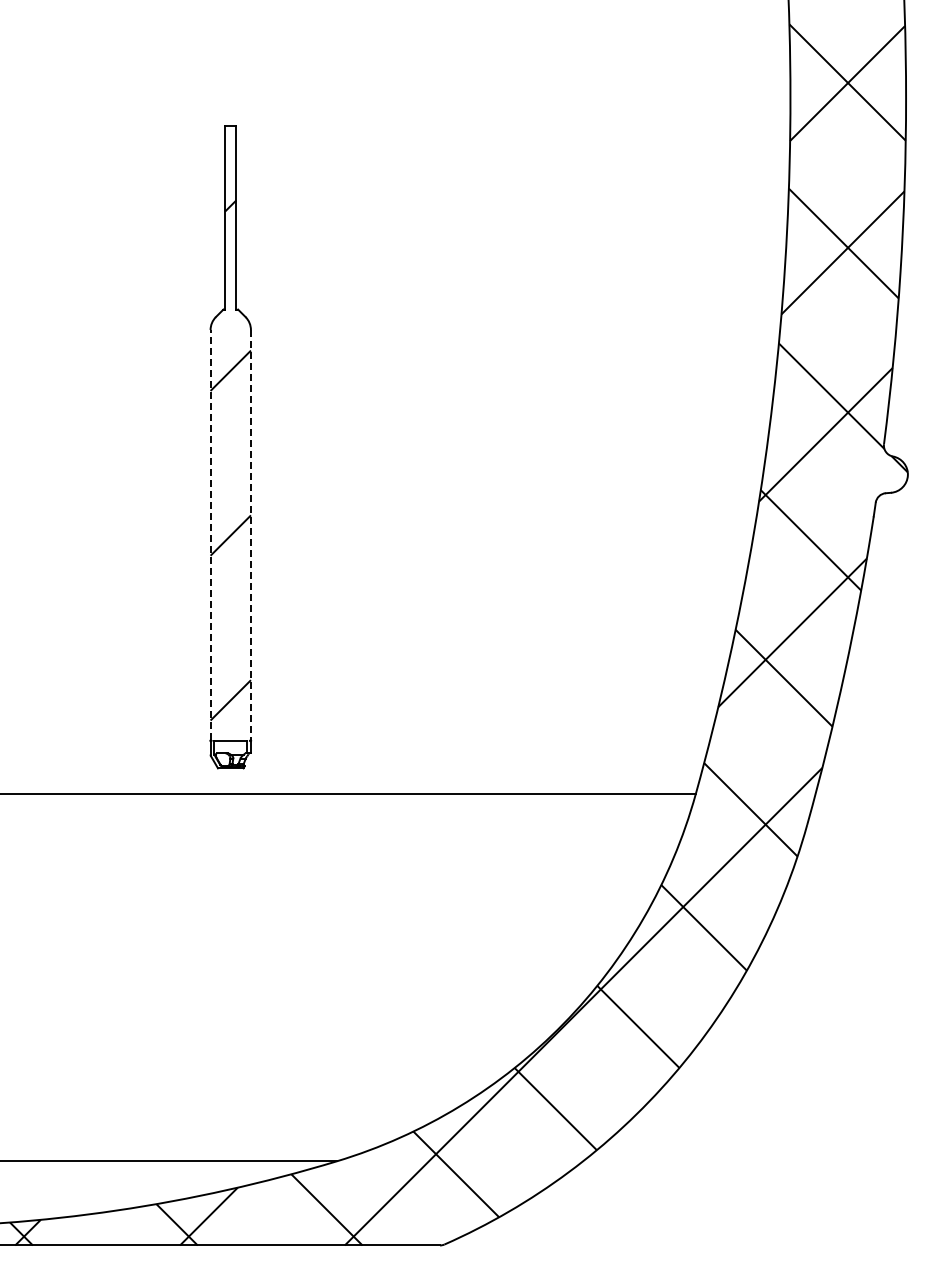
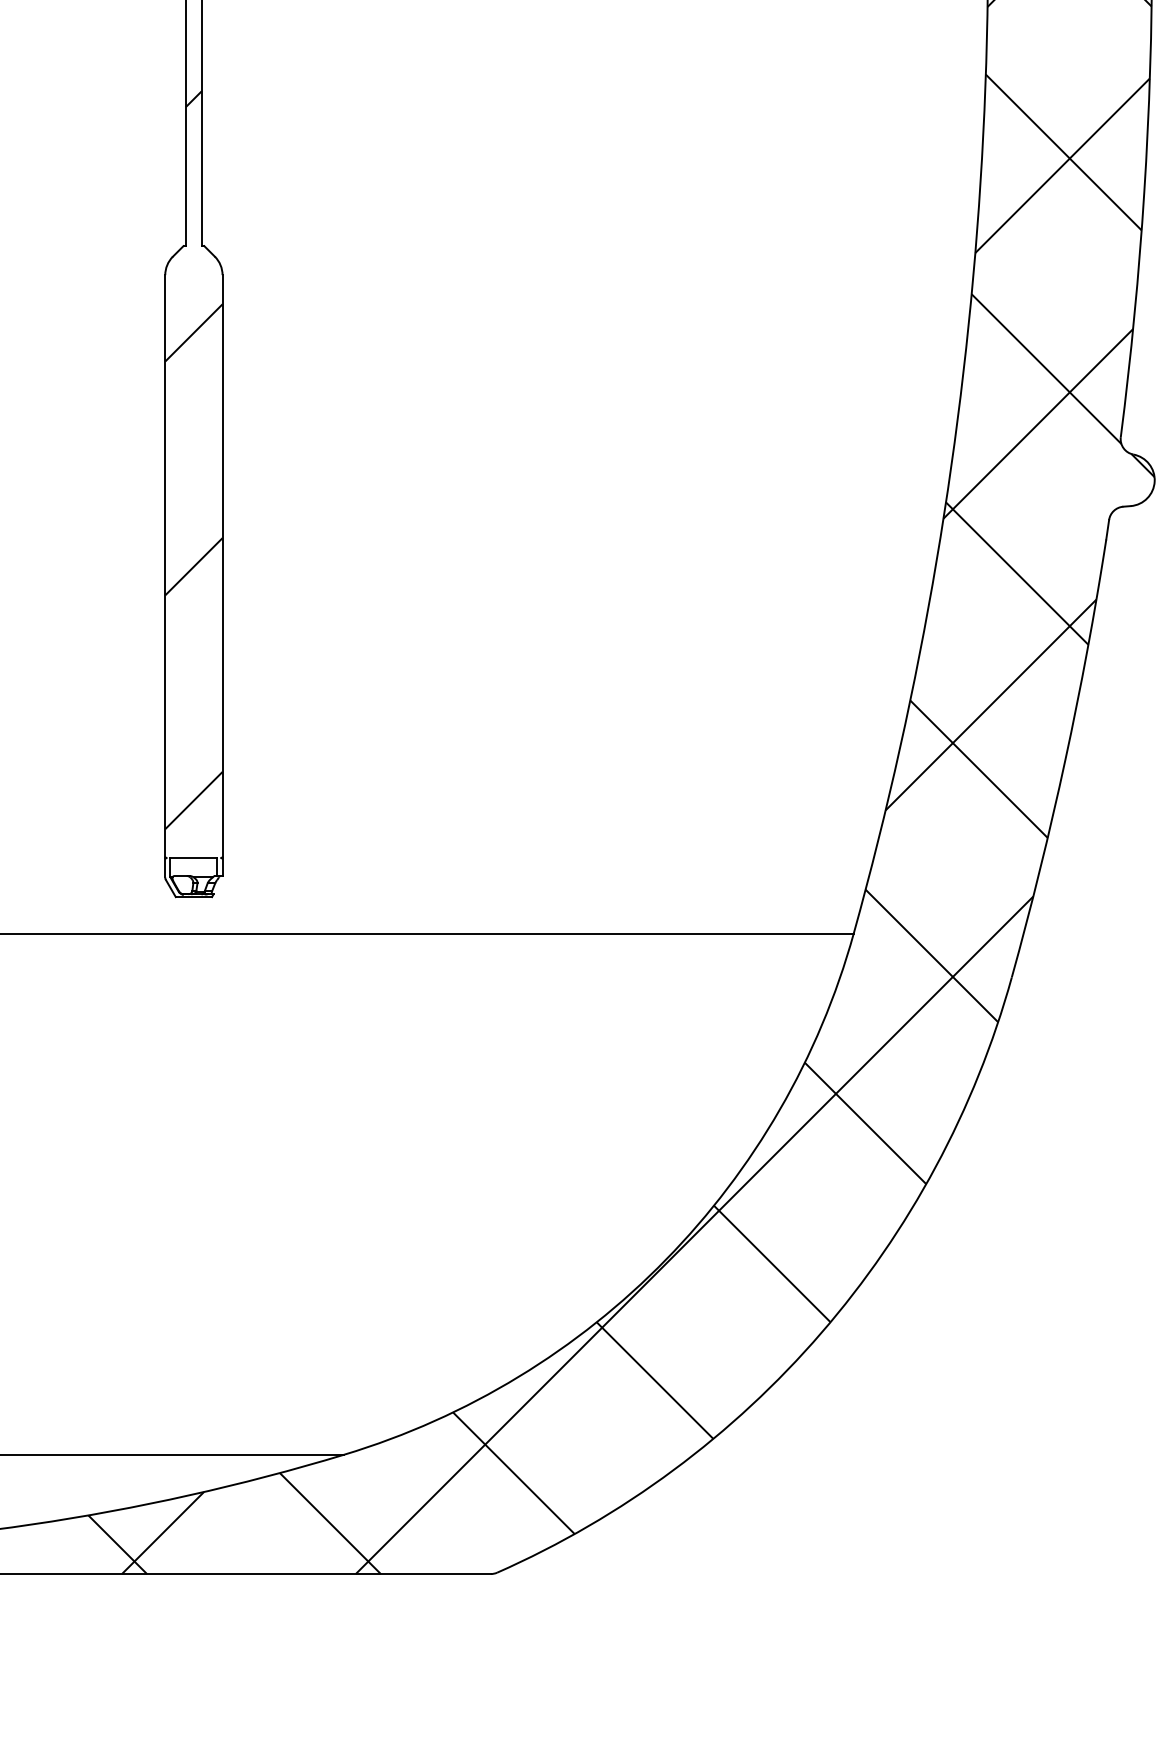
line: (210, 534) -> (165, 565), dashed -> solid
line: (250, 535) -> (221, 566), dashed -> solid

